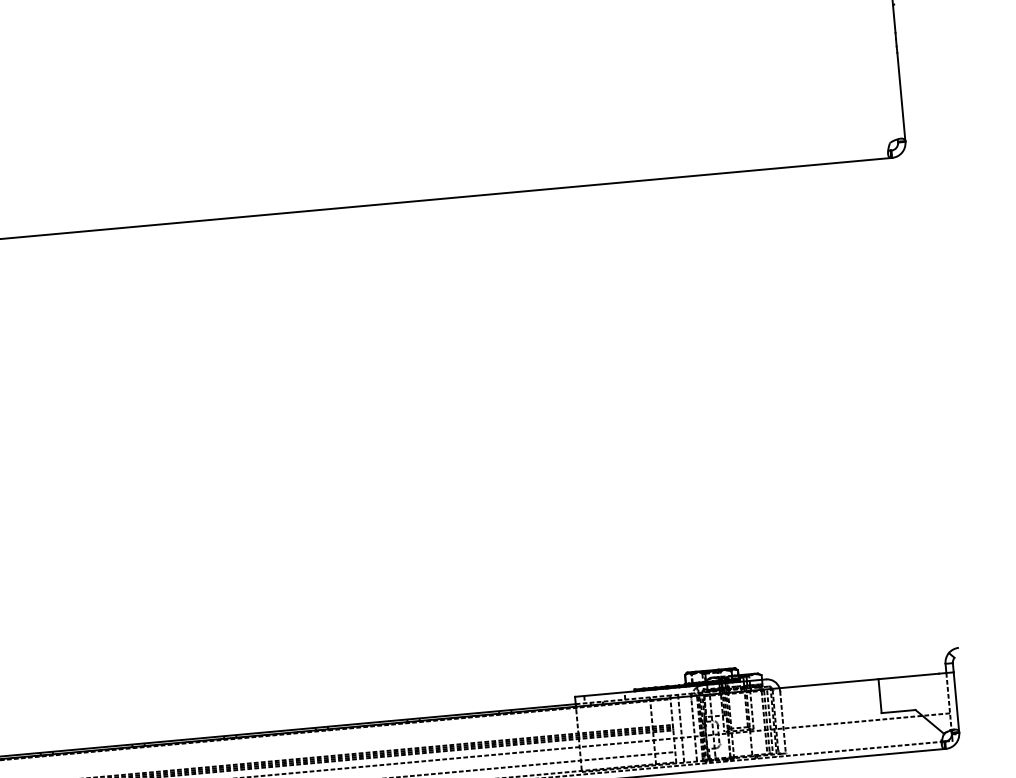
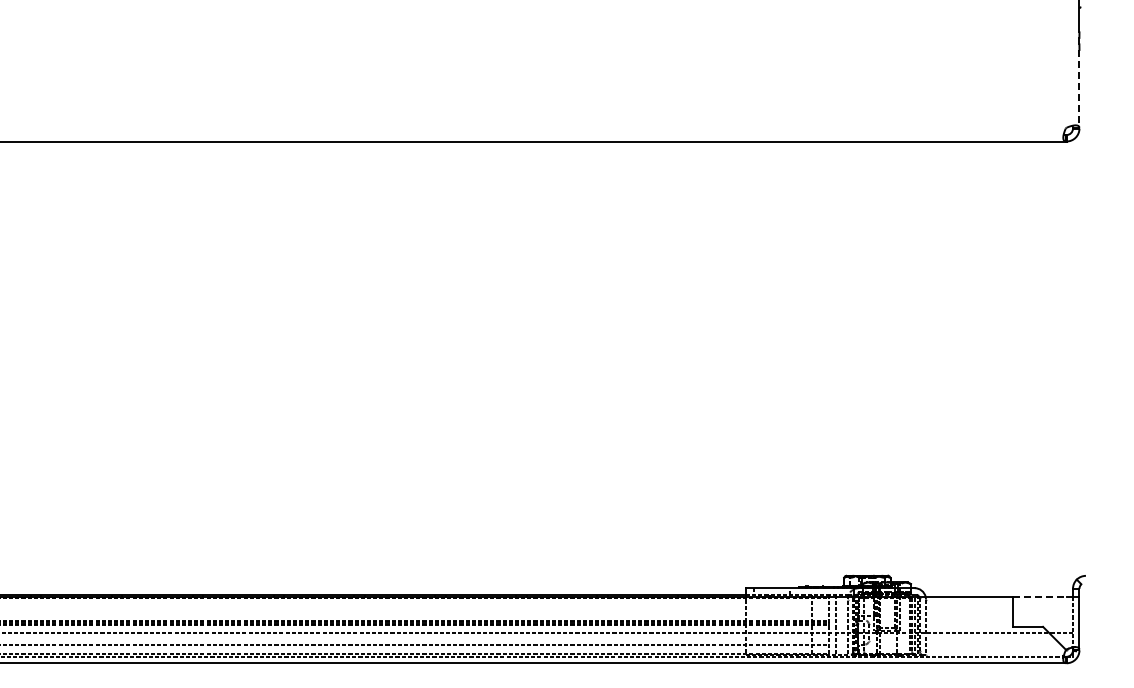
line: (901, 96) -> (1079, 88), solid -> dashed
line: (908, 676) -> (1039, 596), solid -> dashed

